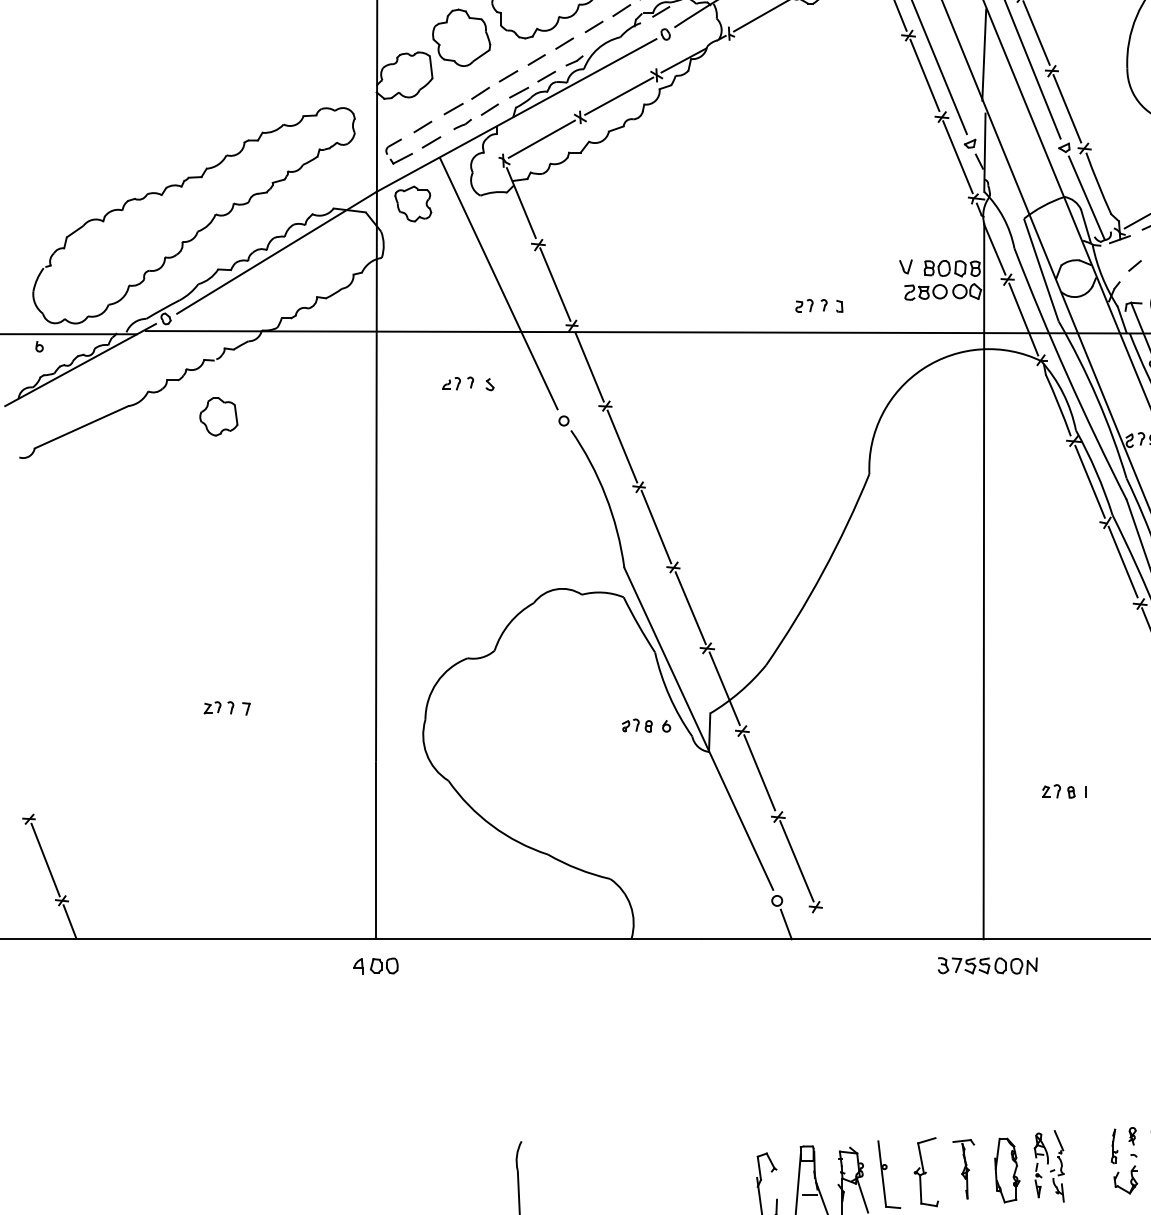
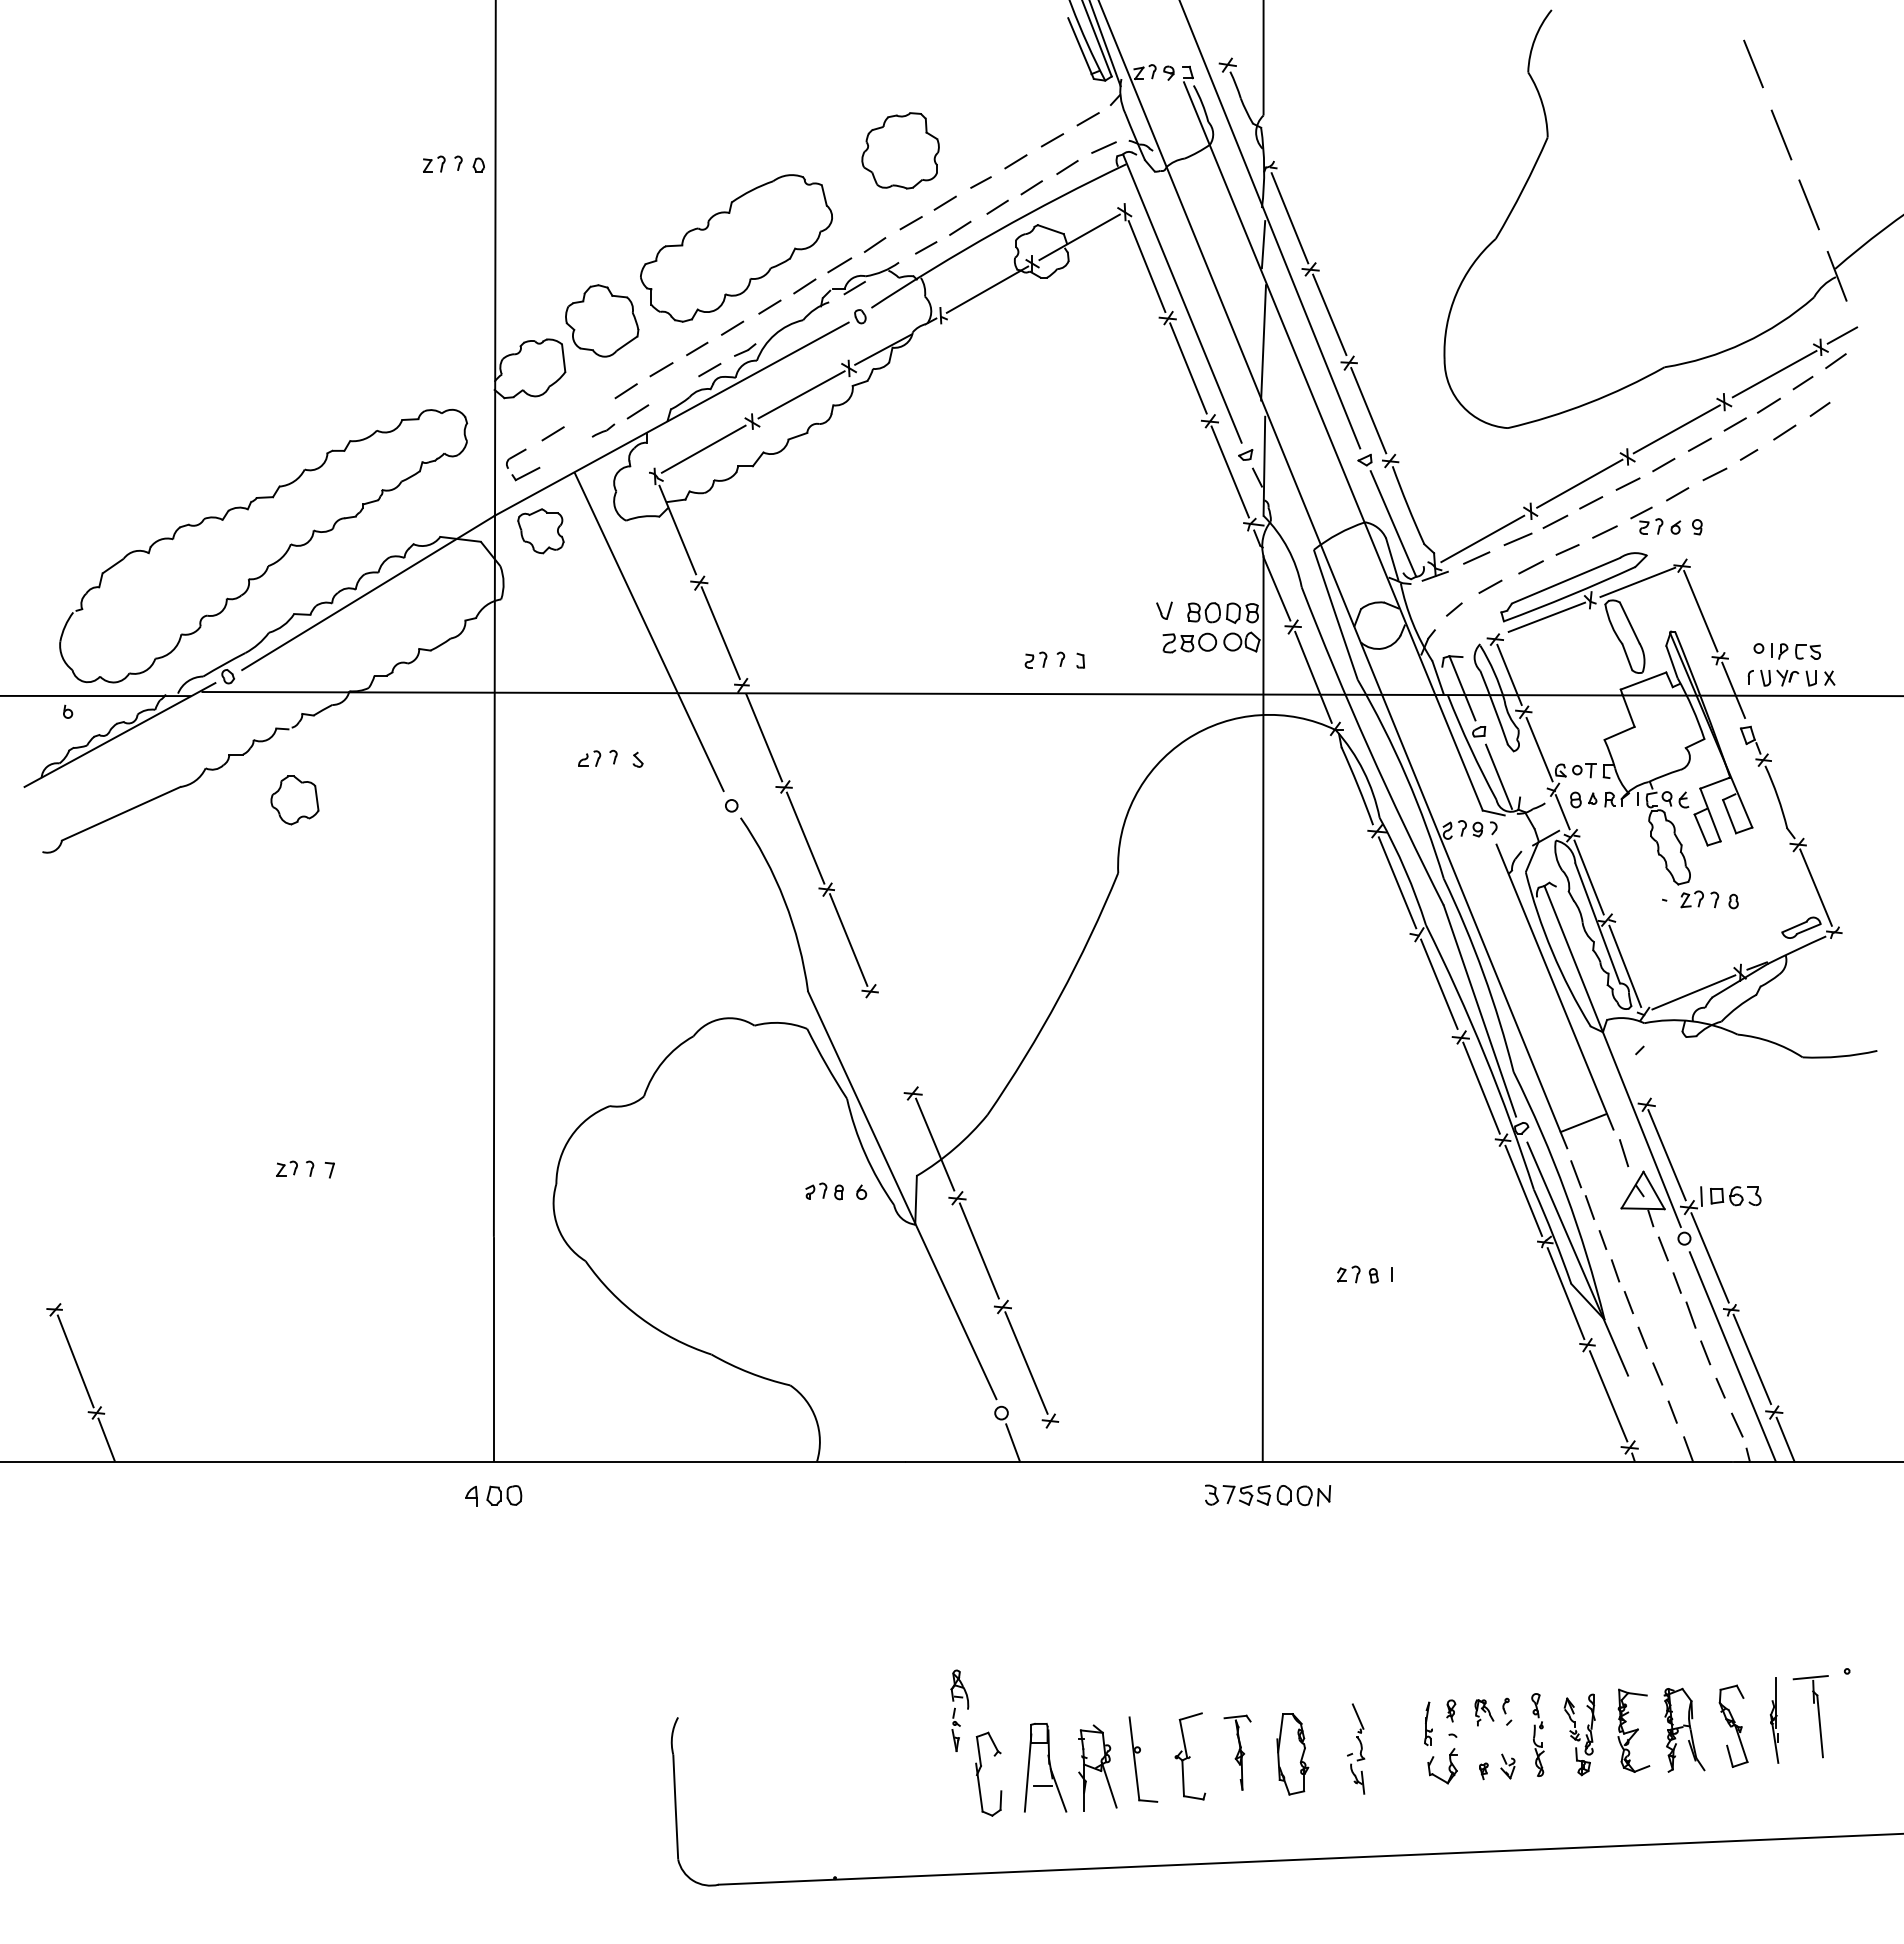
line: (518, 92) -> (674, 390), removed
line: (453, 108) -> (591, 410), removed
line: (431, 141) -> (564, 452), removed
line: (691, 608) -> (892, 1042), removed
part: (1041, 1165) -> (959, 1710), moved

